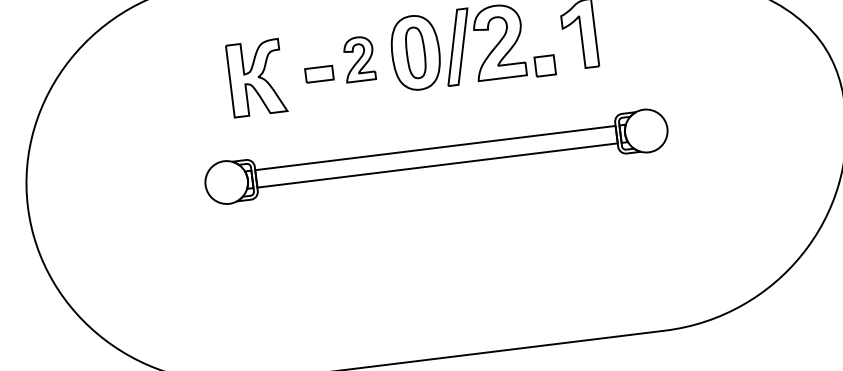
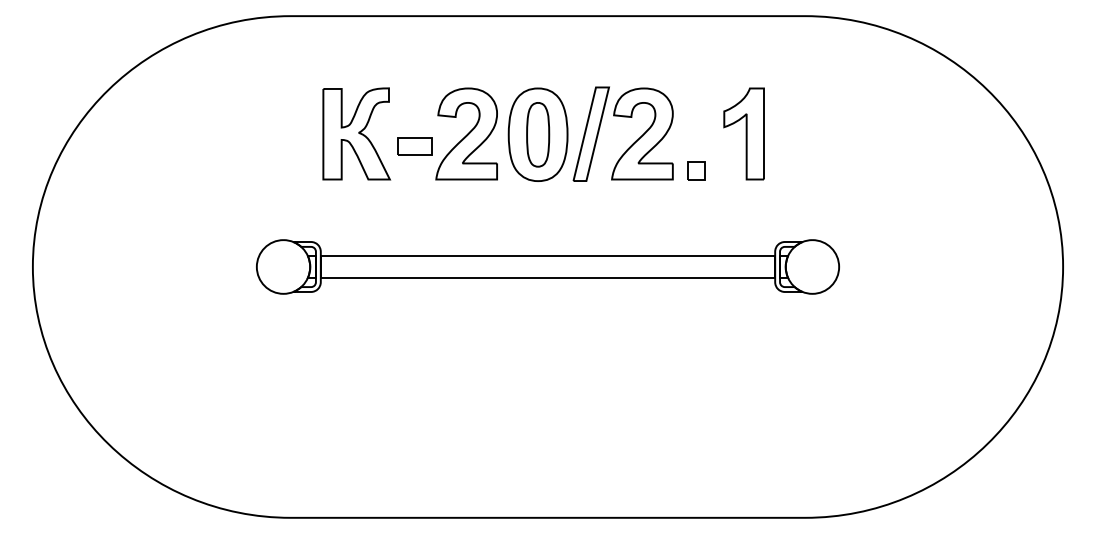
part: (358, 58) -> (466, 133), size x1.67
part: (544, 65) -> (696, 170), size x0.71
part: (256, 77) -> (356, 133), moved

